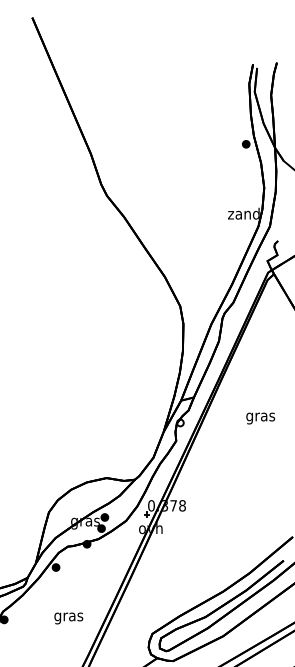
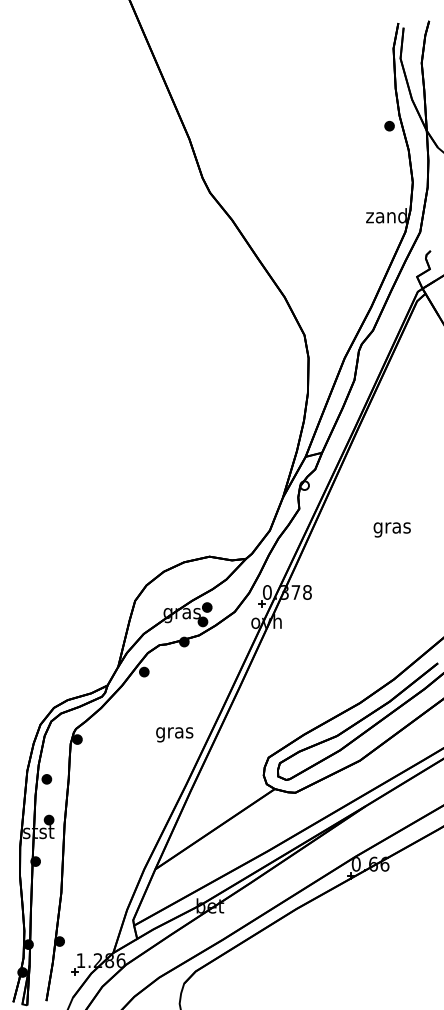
text: (260, 418) -> (391, 529), moved
text: (68, 618) -> (174, 734), moved

